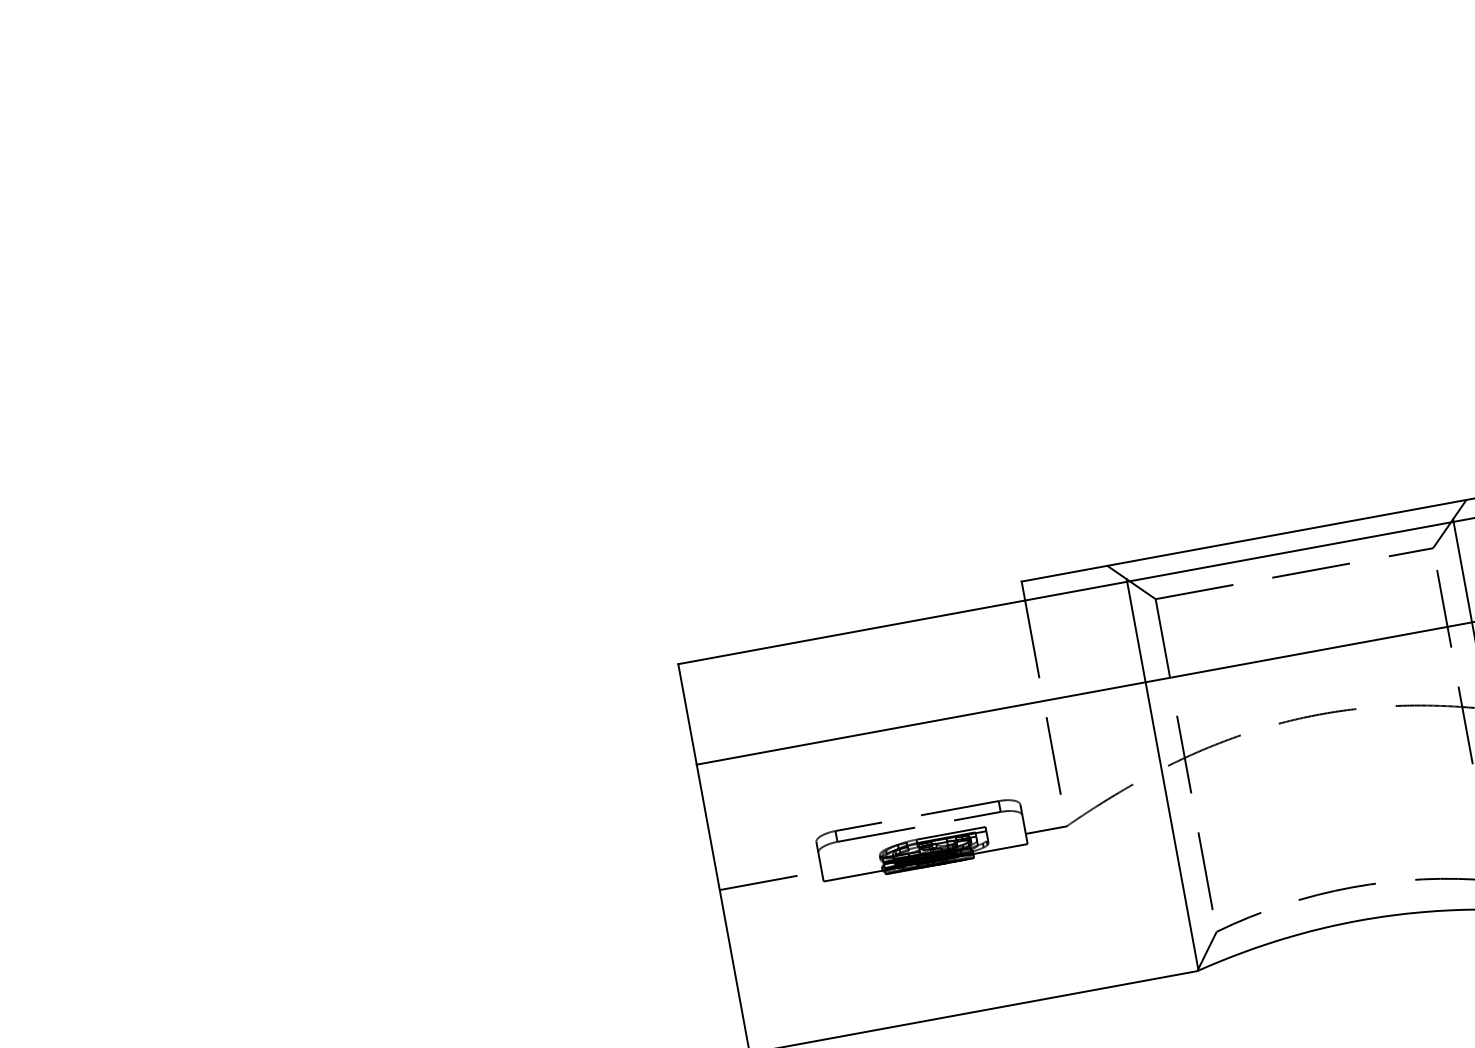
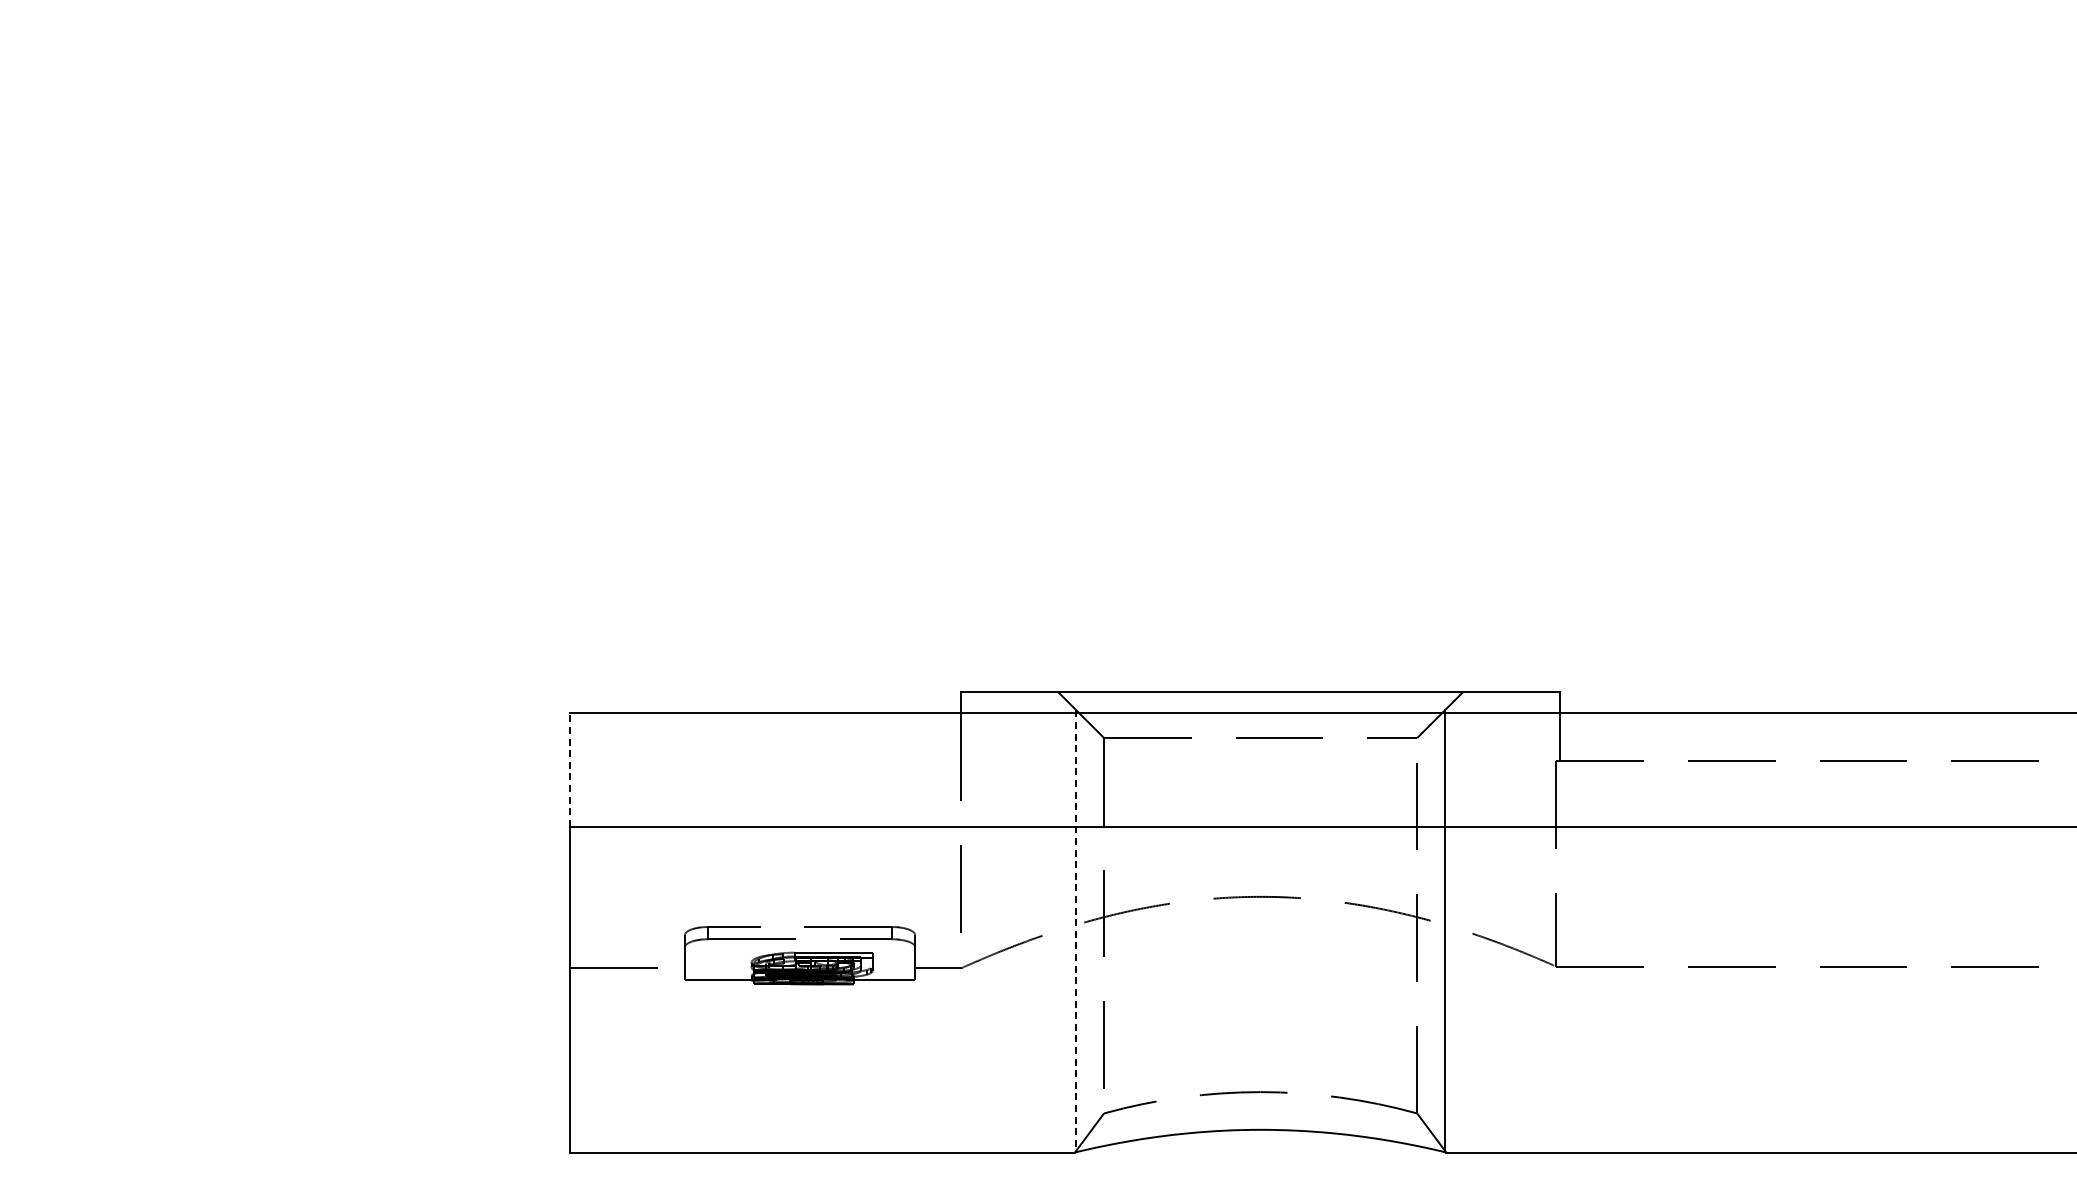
line: (687, 714) -> (569, 770), solid -> dashed
line: (1162, 774) -> (1076, 930), solid -> dashed

